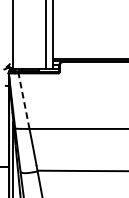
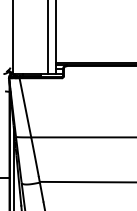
line: (24, 100) -> (25, 107), dashed -> solid

